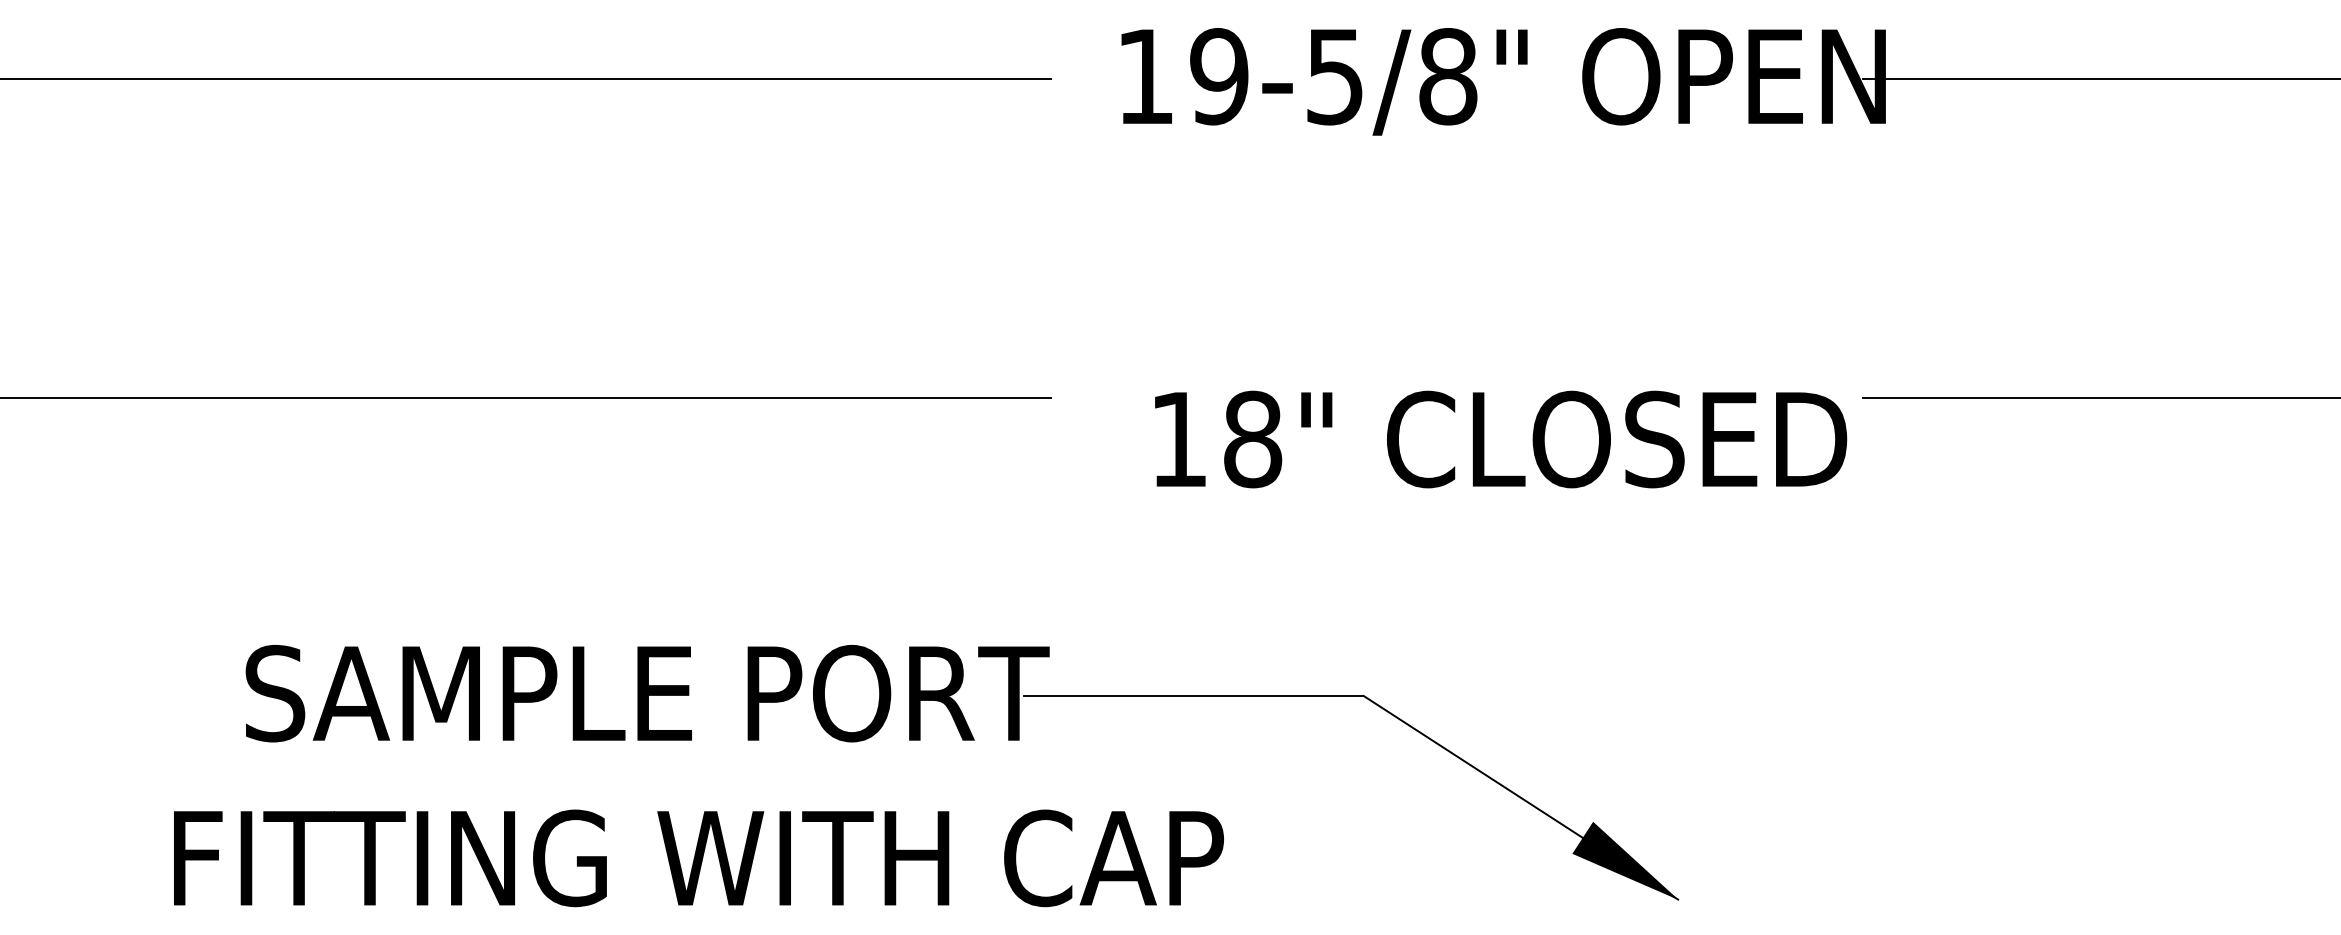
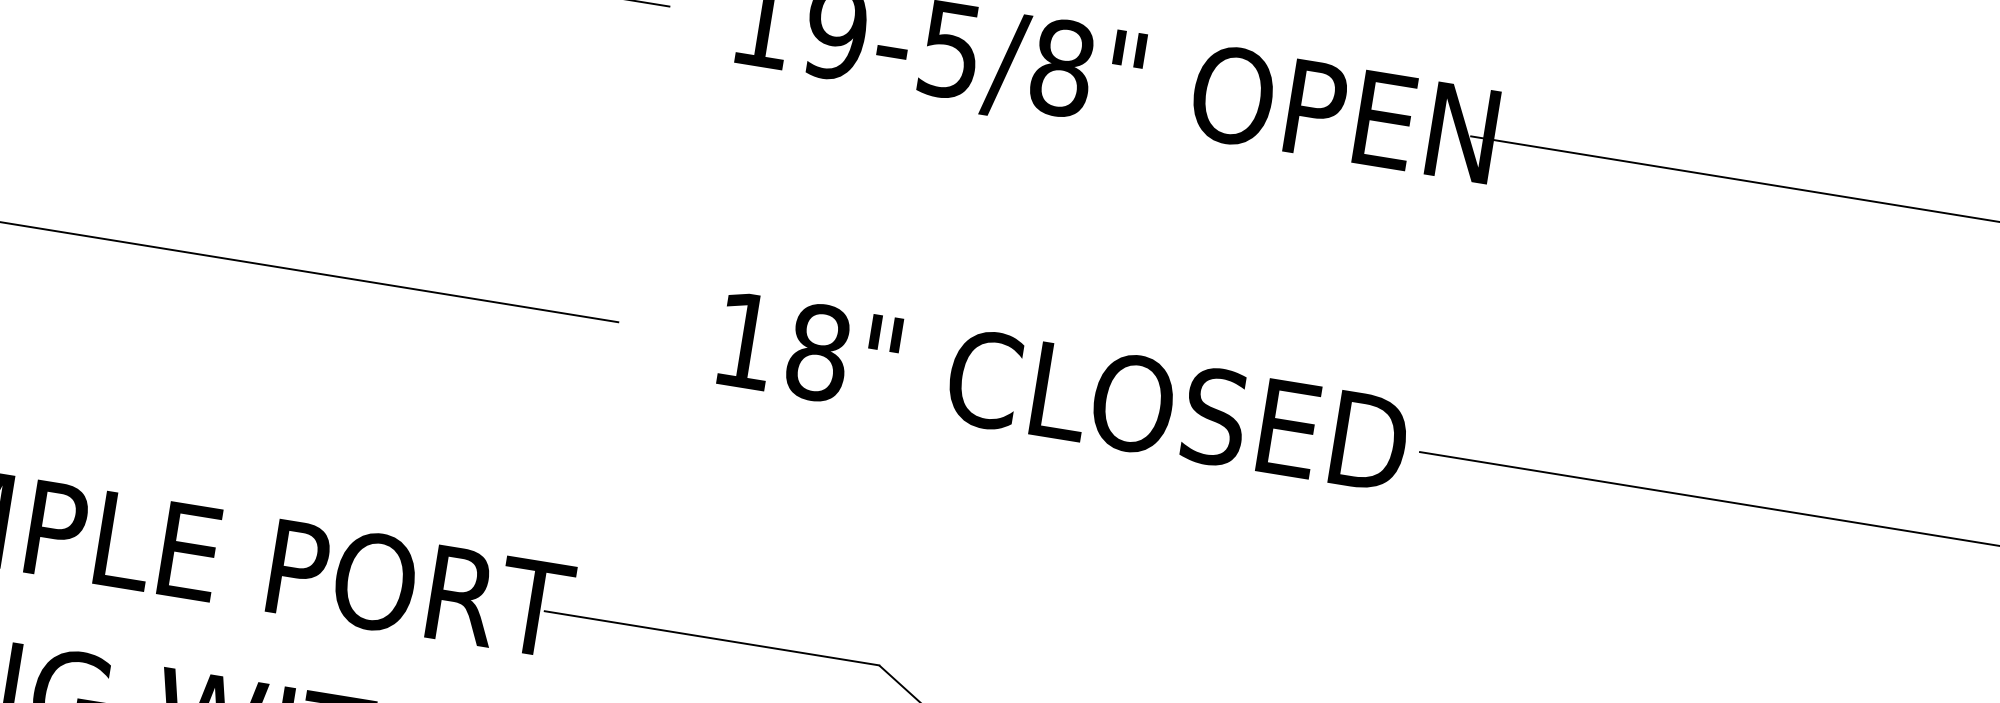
text: (1501, 439) -> (1063, 392), moved

